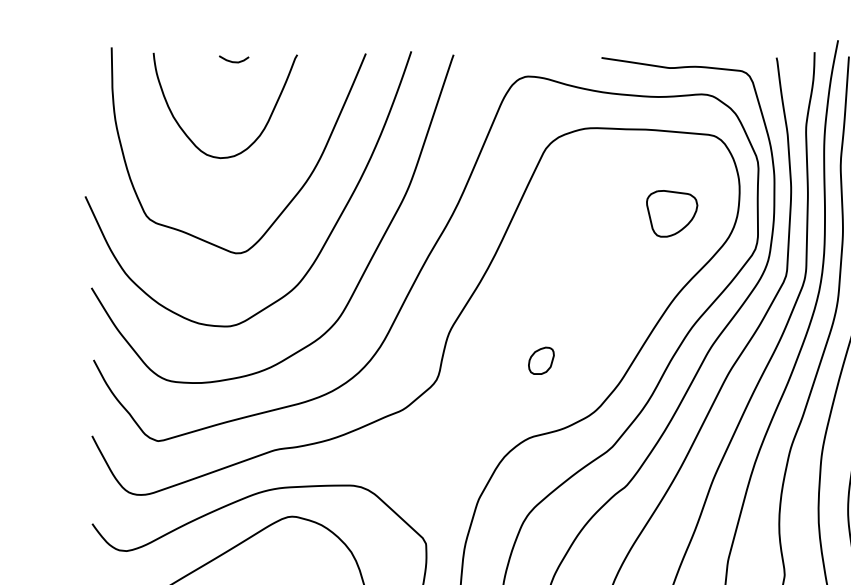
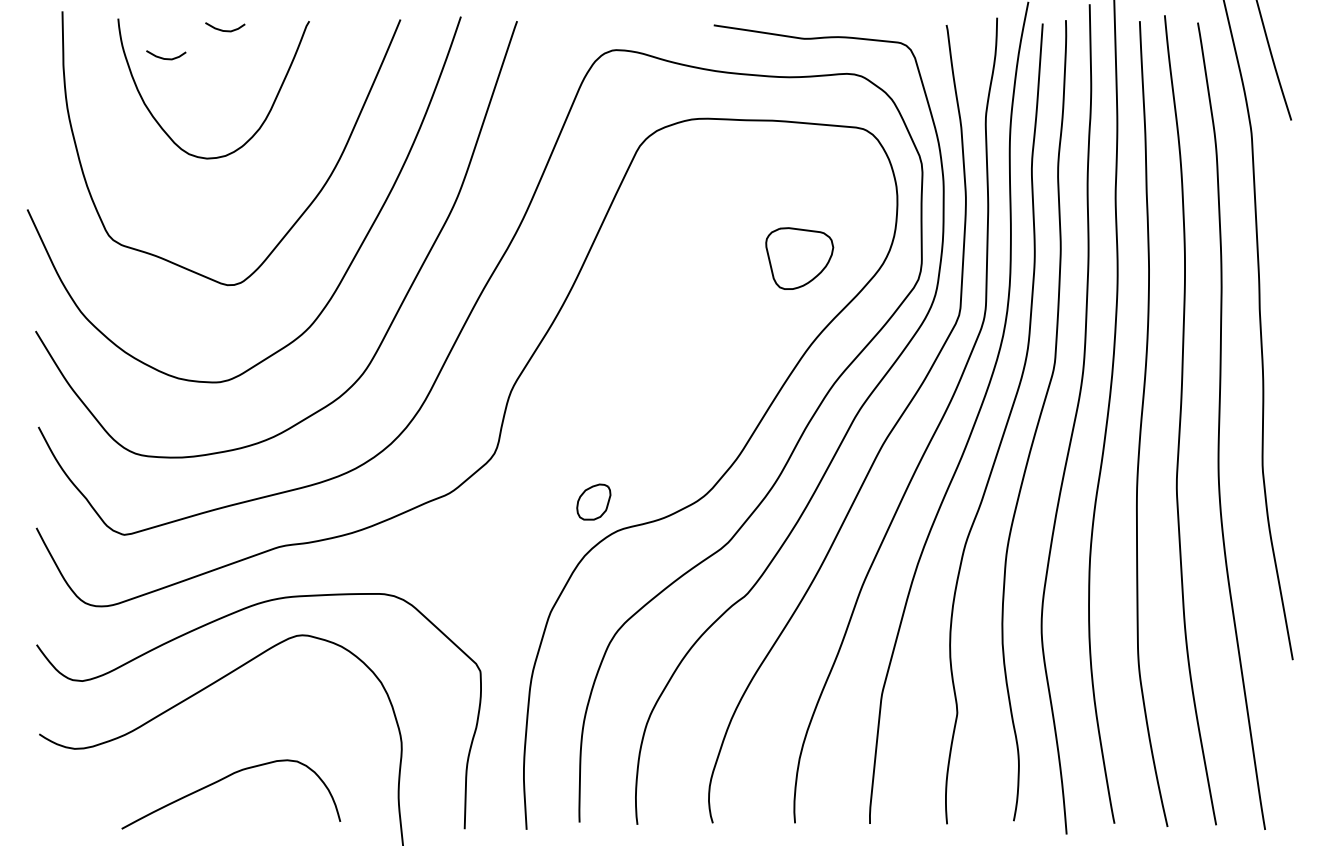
curve: (189, 82) -> (166, 58), added
part: (672, 213) -> (799, 258), moved
part: (541, 360) -> (593, 501), moved

